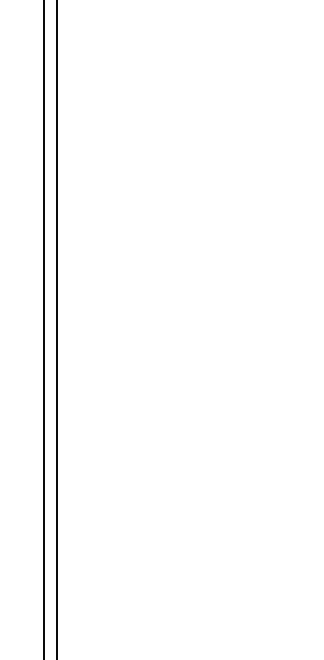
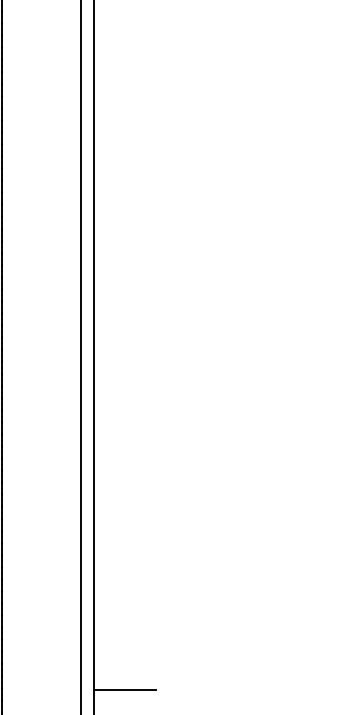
line: (88, 586) -> (125, 690), added

